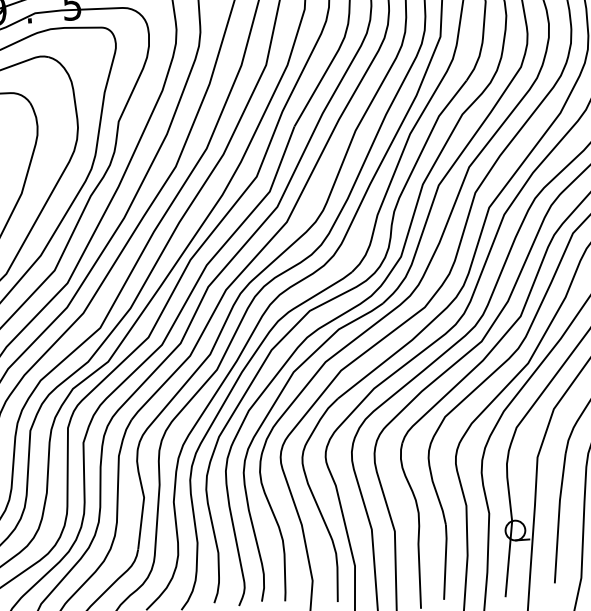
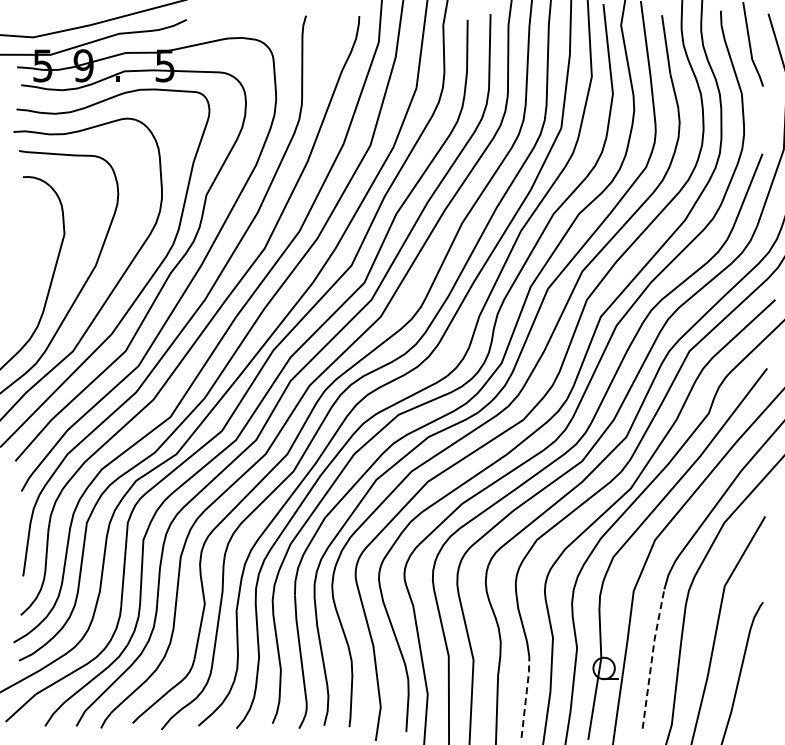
line: (559, 517) -> (652, 657), solid -> dashed
line: (445, 561) -> (526, 696), solid -> dashed

